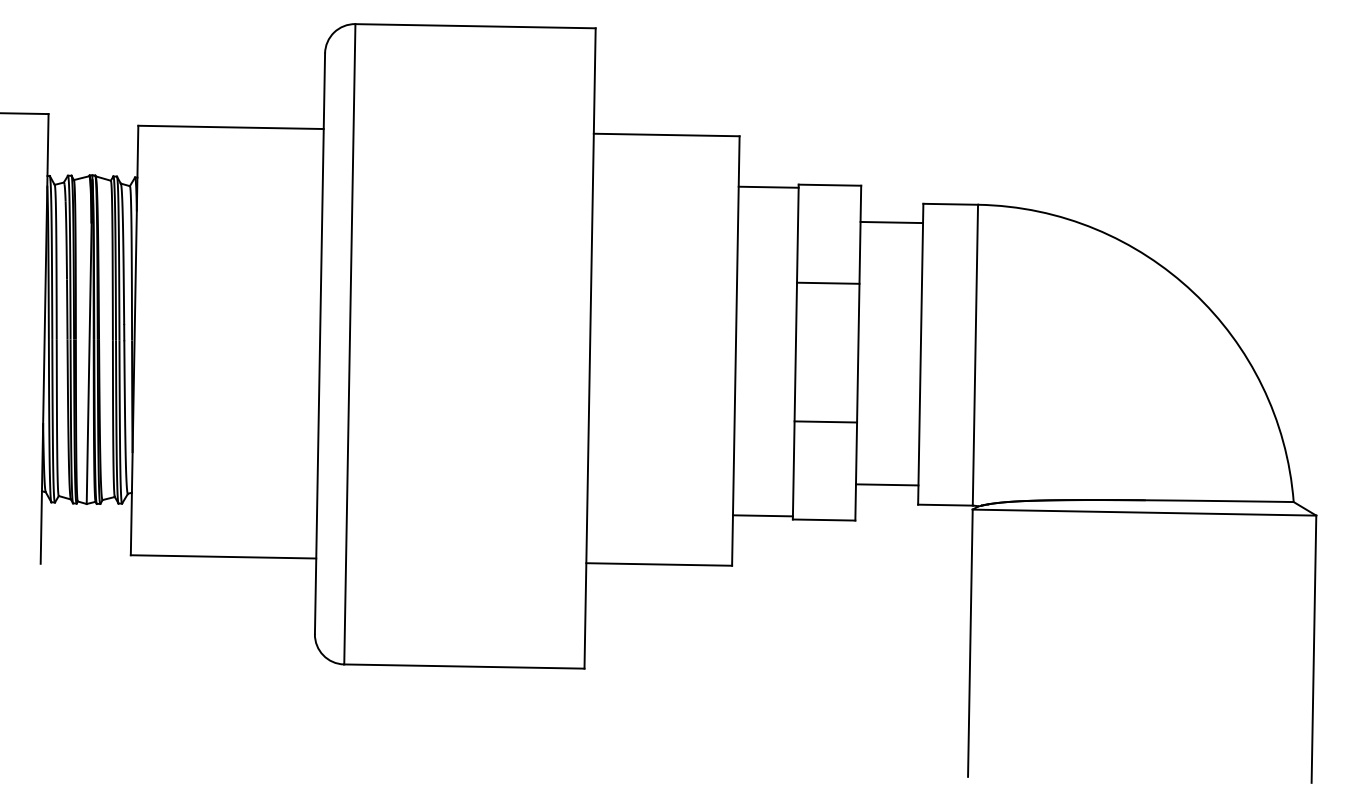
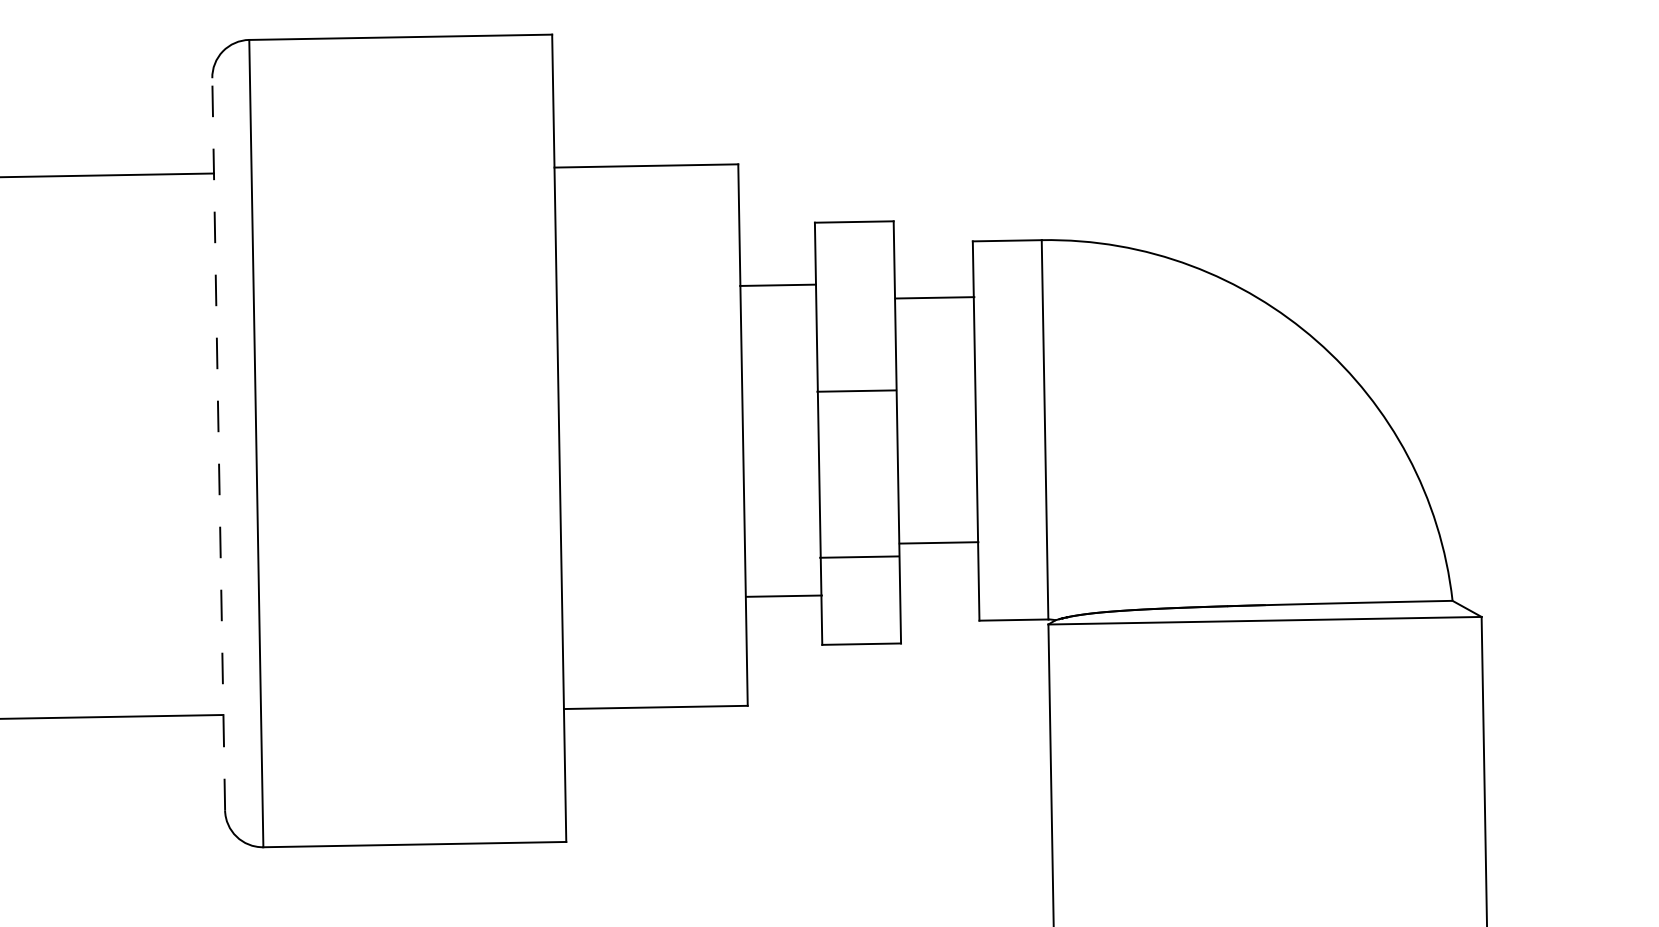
line: (768, 186) -> (777, 284), moved
line: (891, 222) -> (934, 297), moved
line: (828, 282) -> (857, 390), moved
line: (320, 343) -> (219, 443), solid -> dashed
line: (825, 421) -> (859, 556), moved
line: (886, 484) -> (938, 542), moved
line: (762, 515) -> (783, 595), moved

